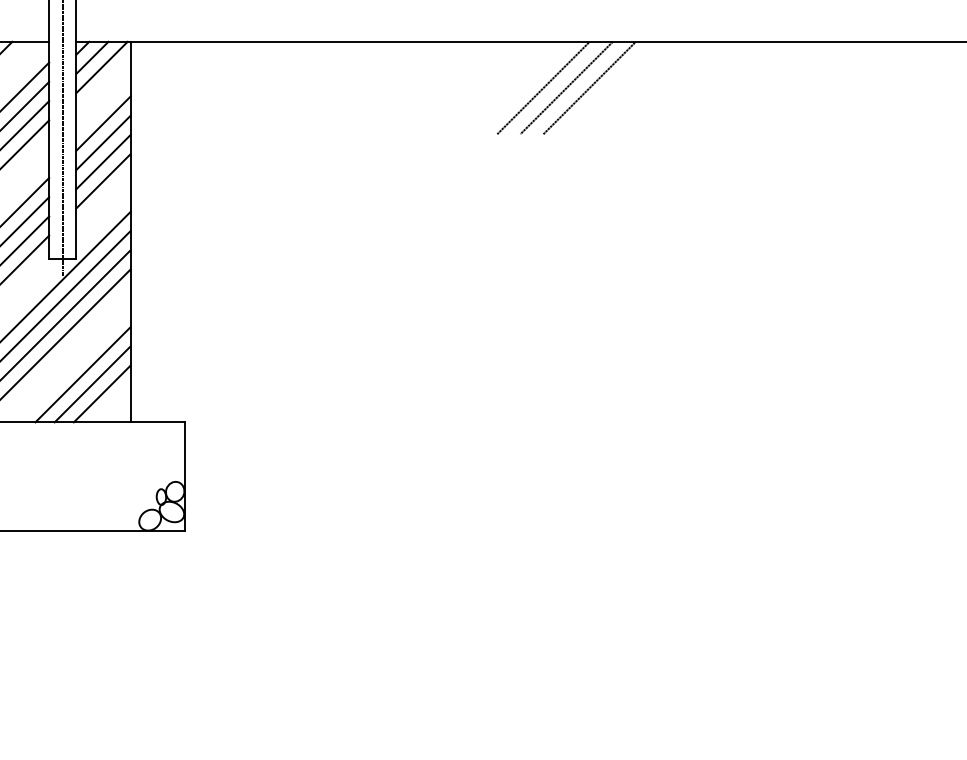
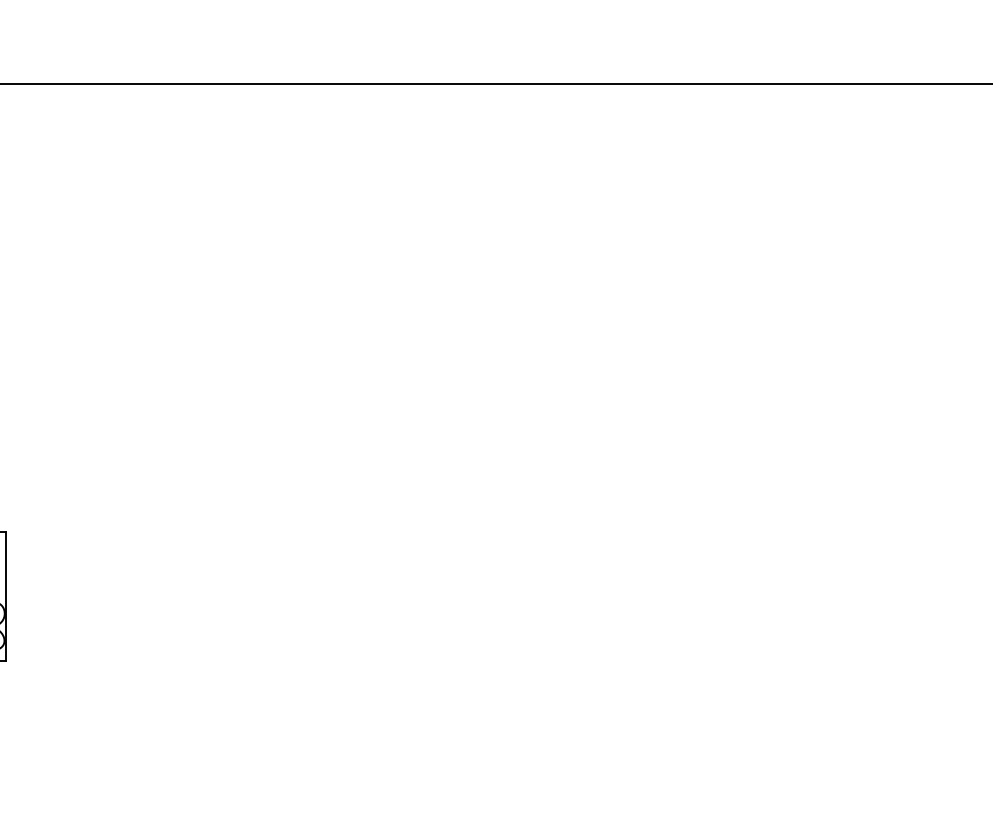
line: (543, 87) -> (428, 137), removed
line: (566, 87) -> (455, 137), removed
line: (589, 87) -> (482, 137), removed

